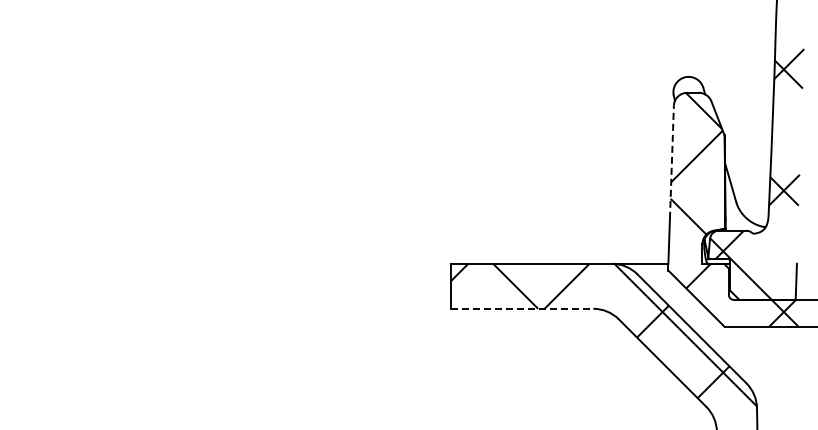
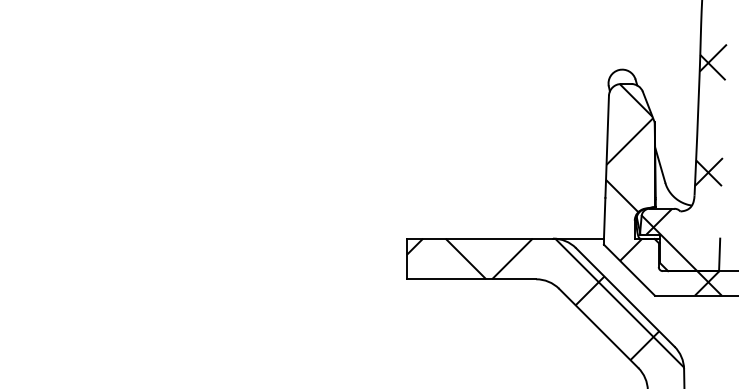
line: (671, 162) -> (606, 147), dashed -> solid
line: (522, 308) -> (472, 279), dashed -> solid

